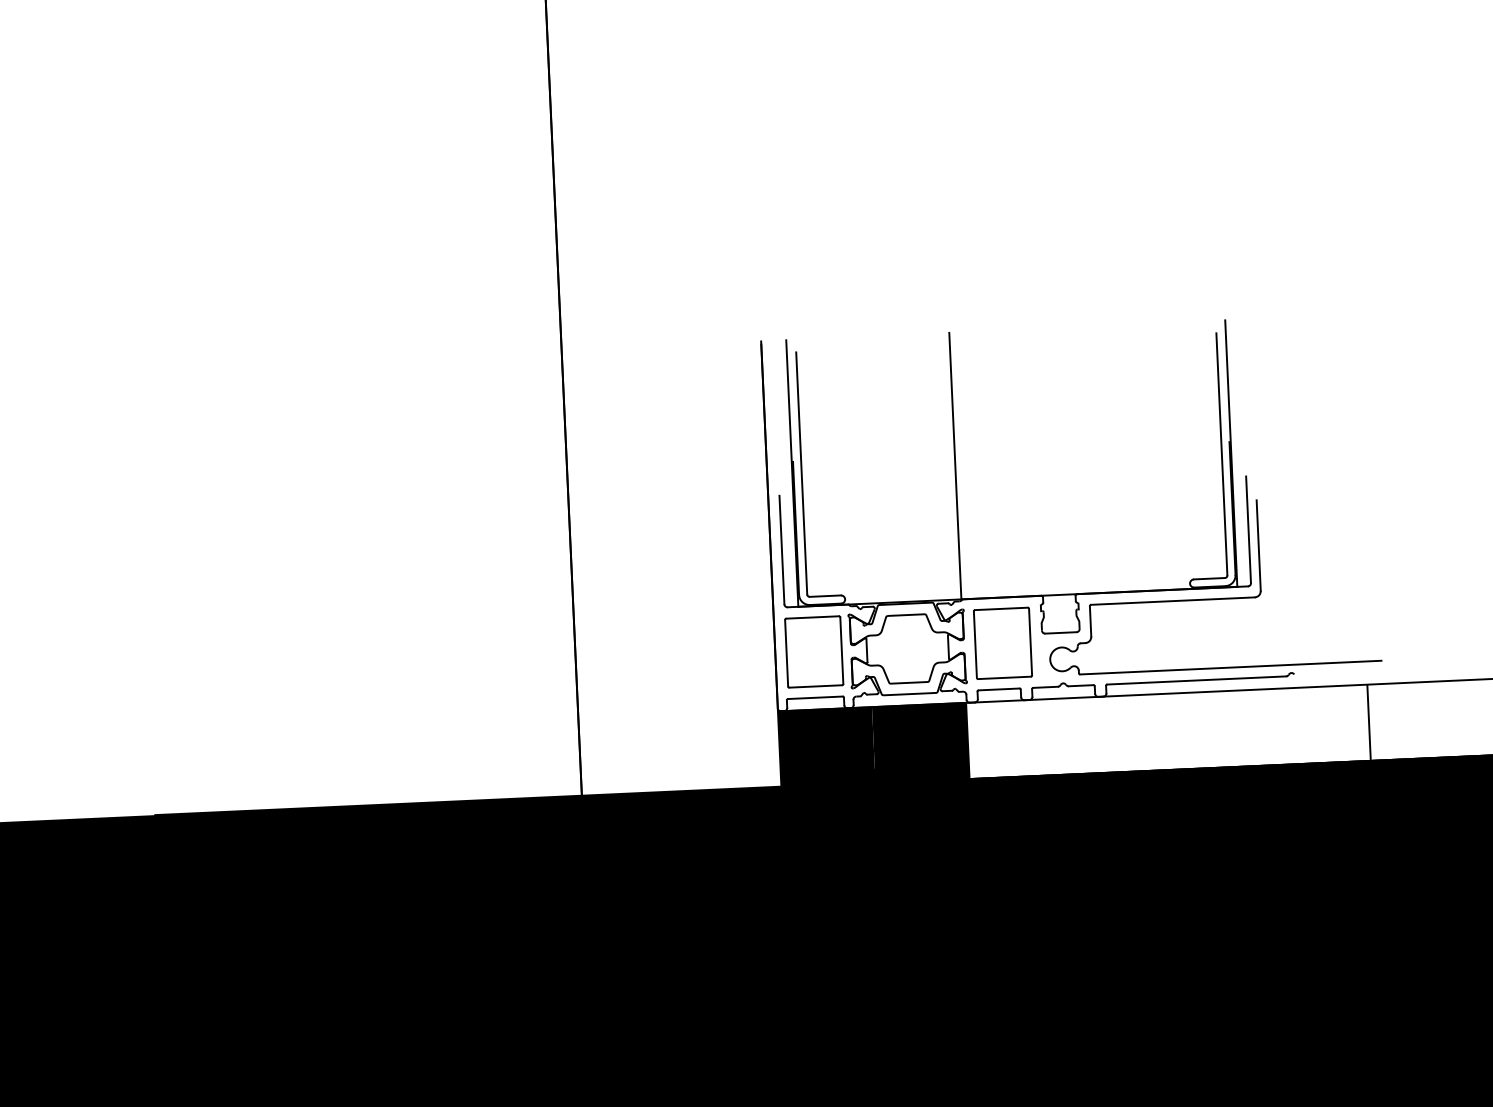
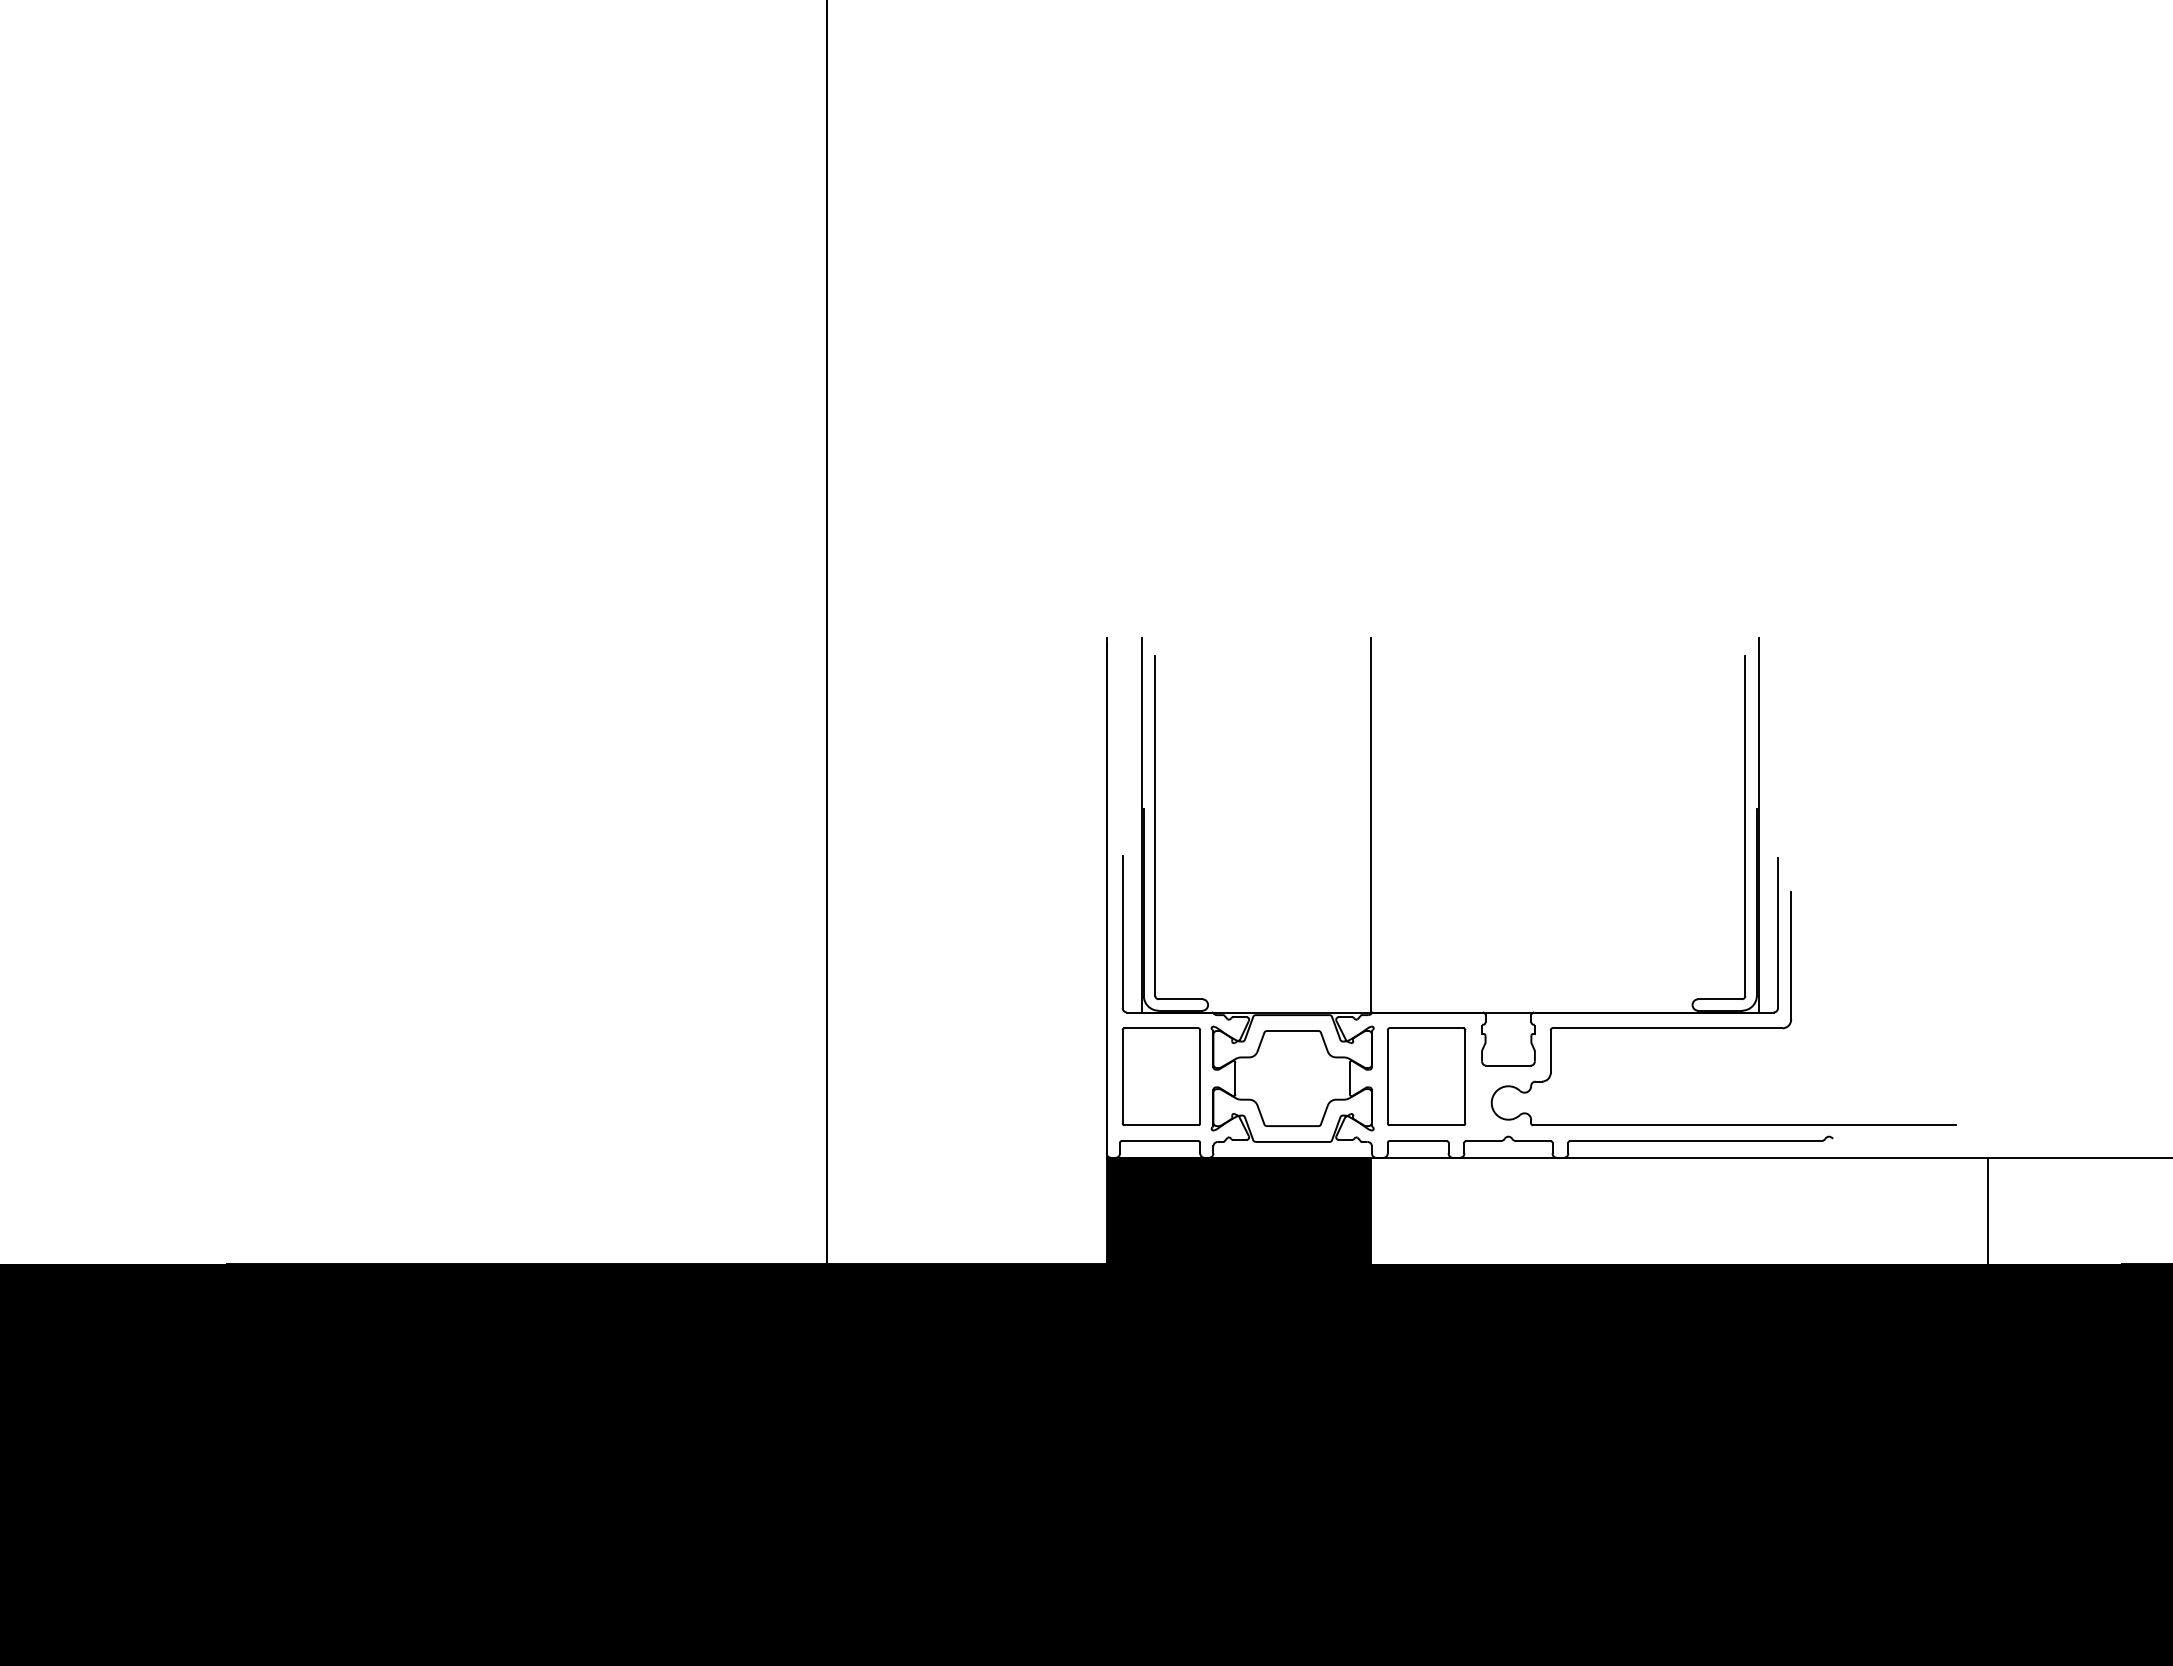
line: (1368, 722) -> (1987, 1210), moved

